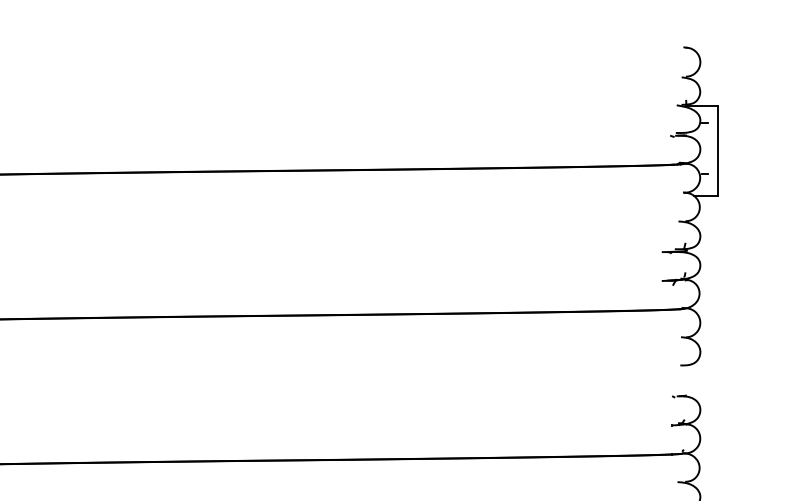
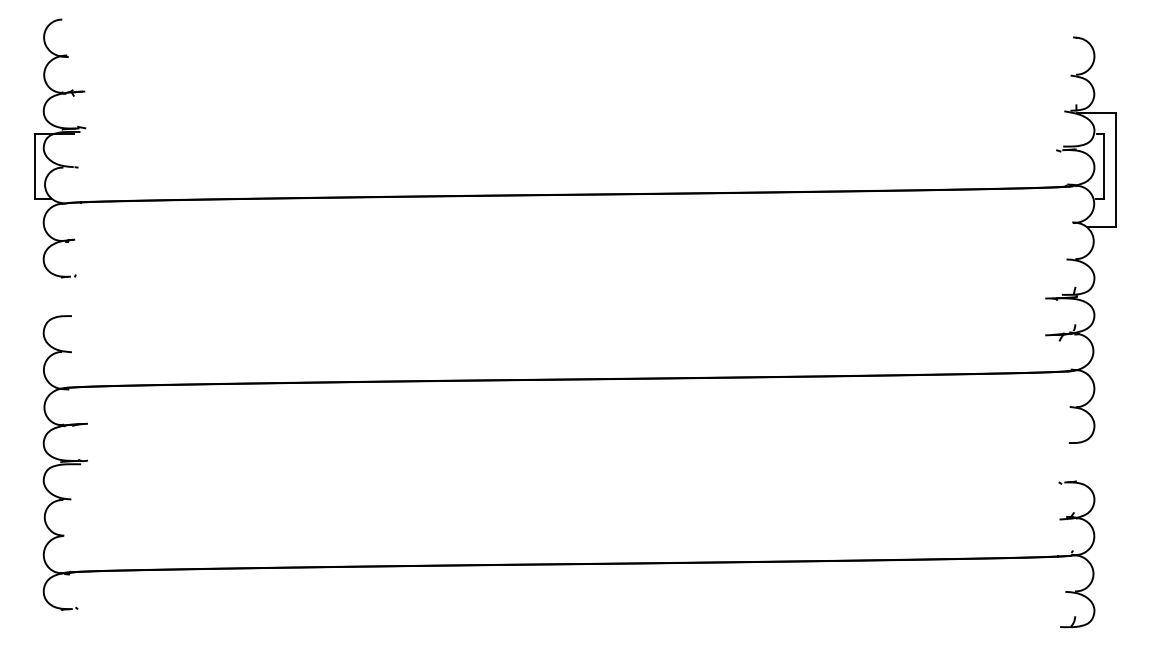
line: (707, 148) -> (1103, 166), added

